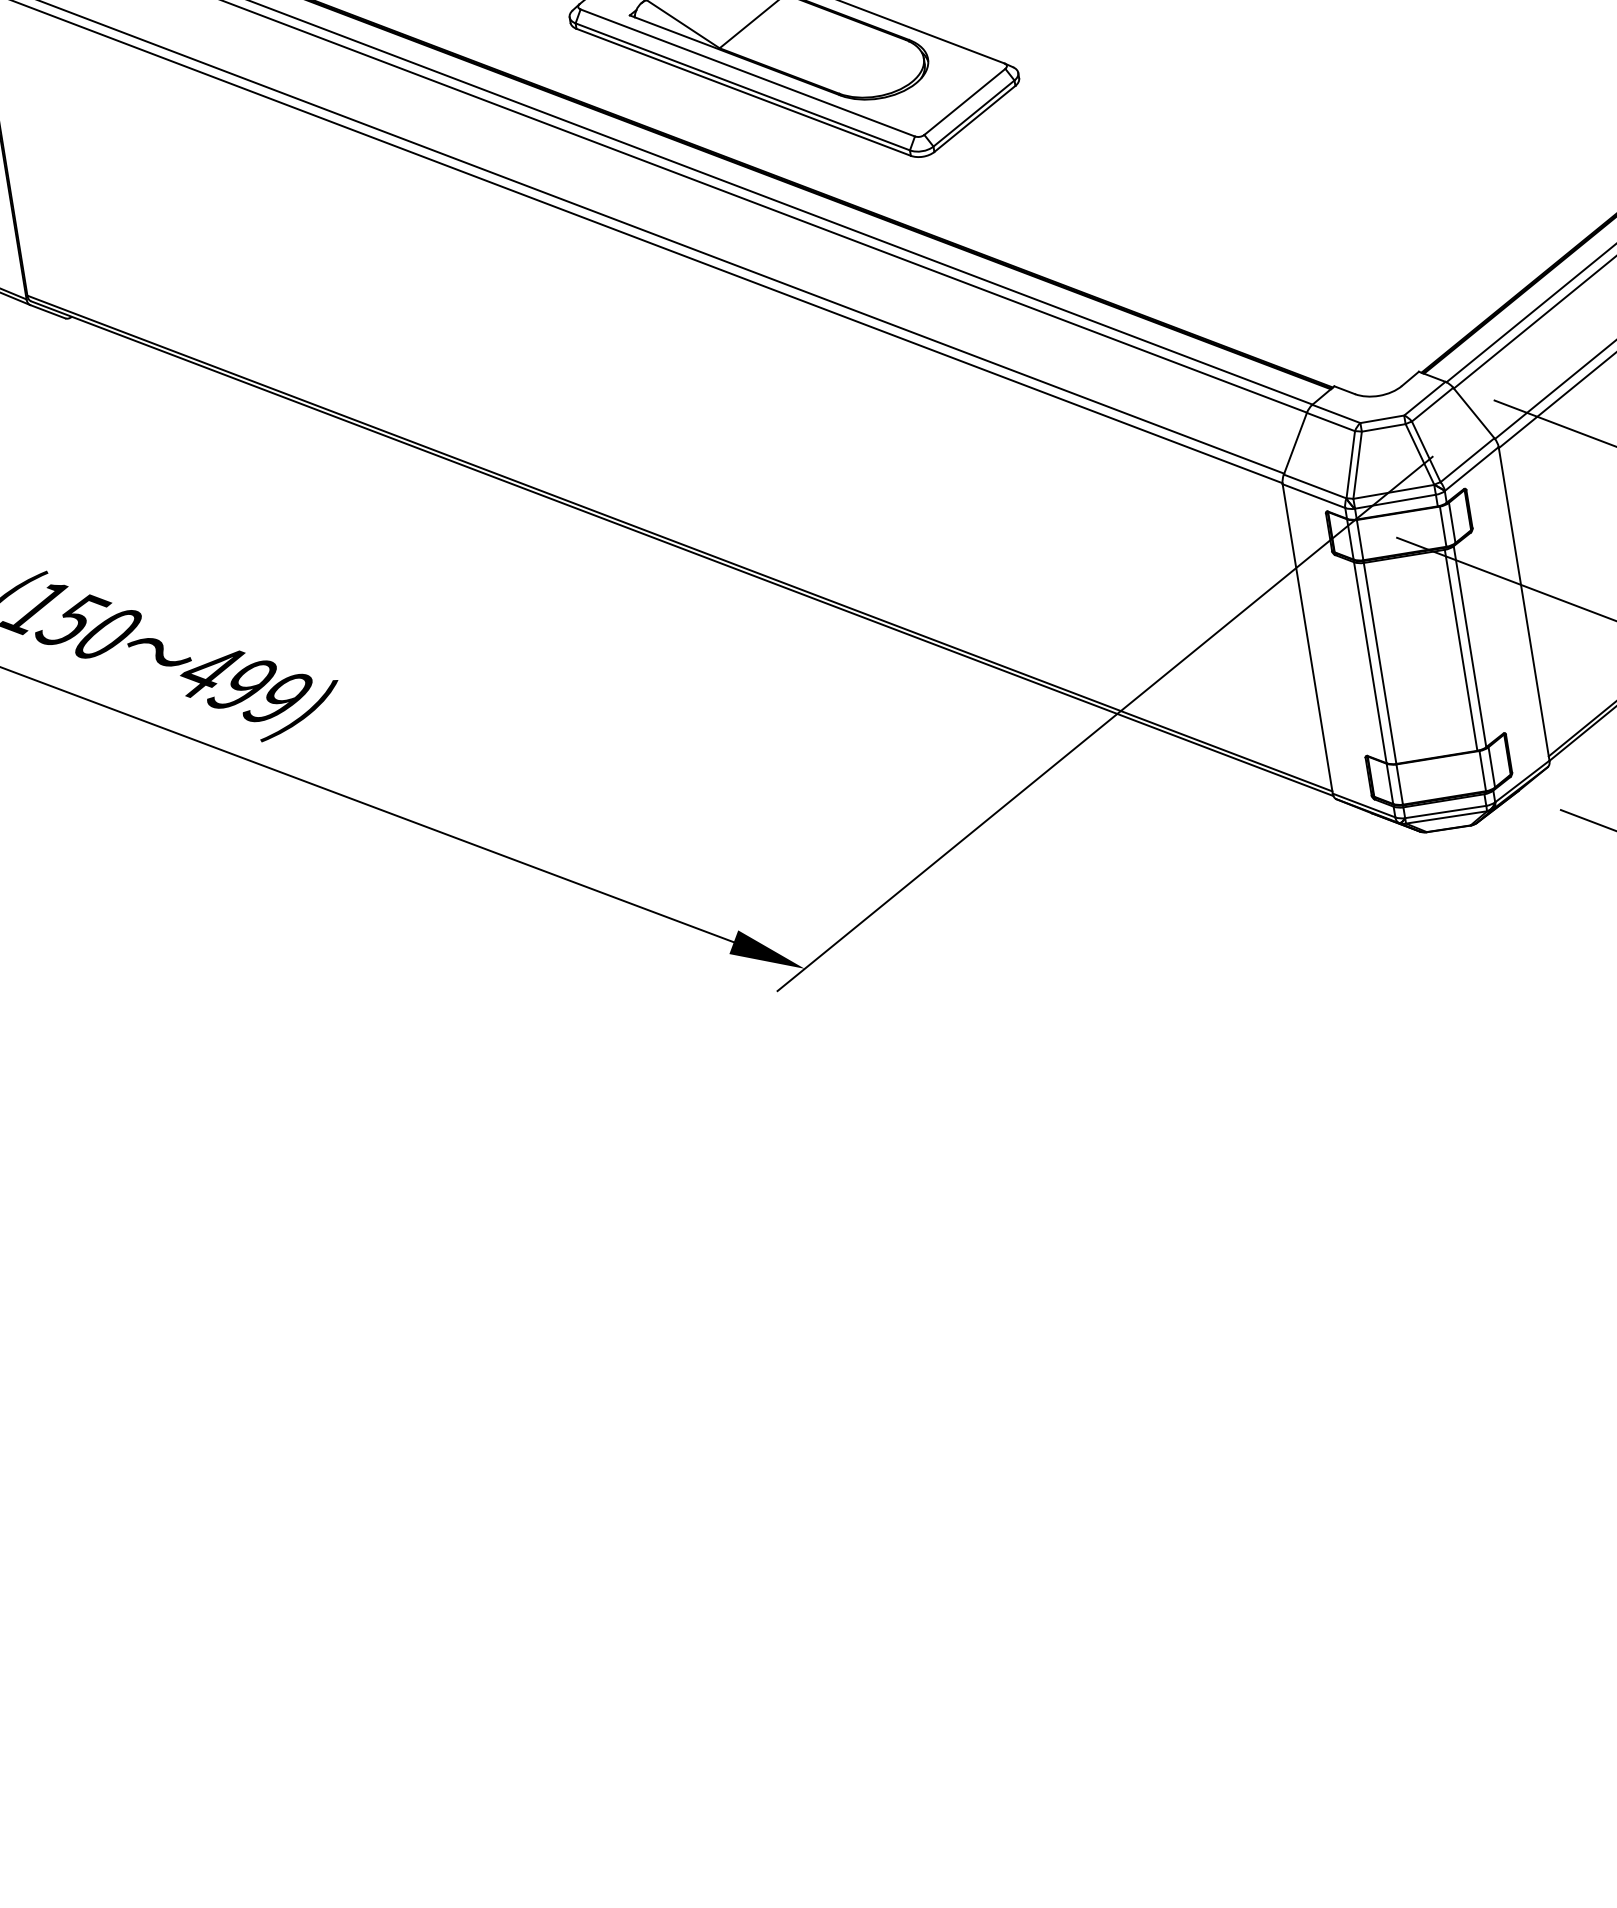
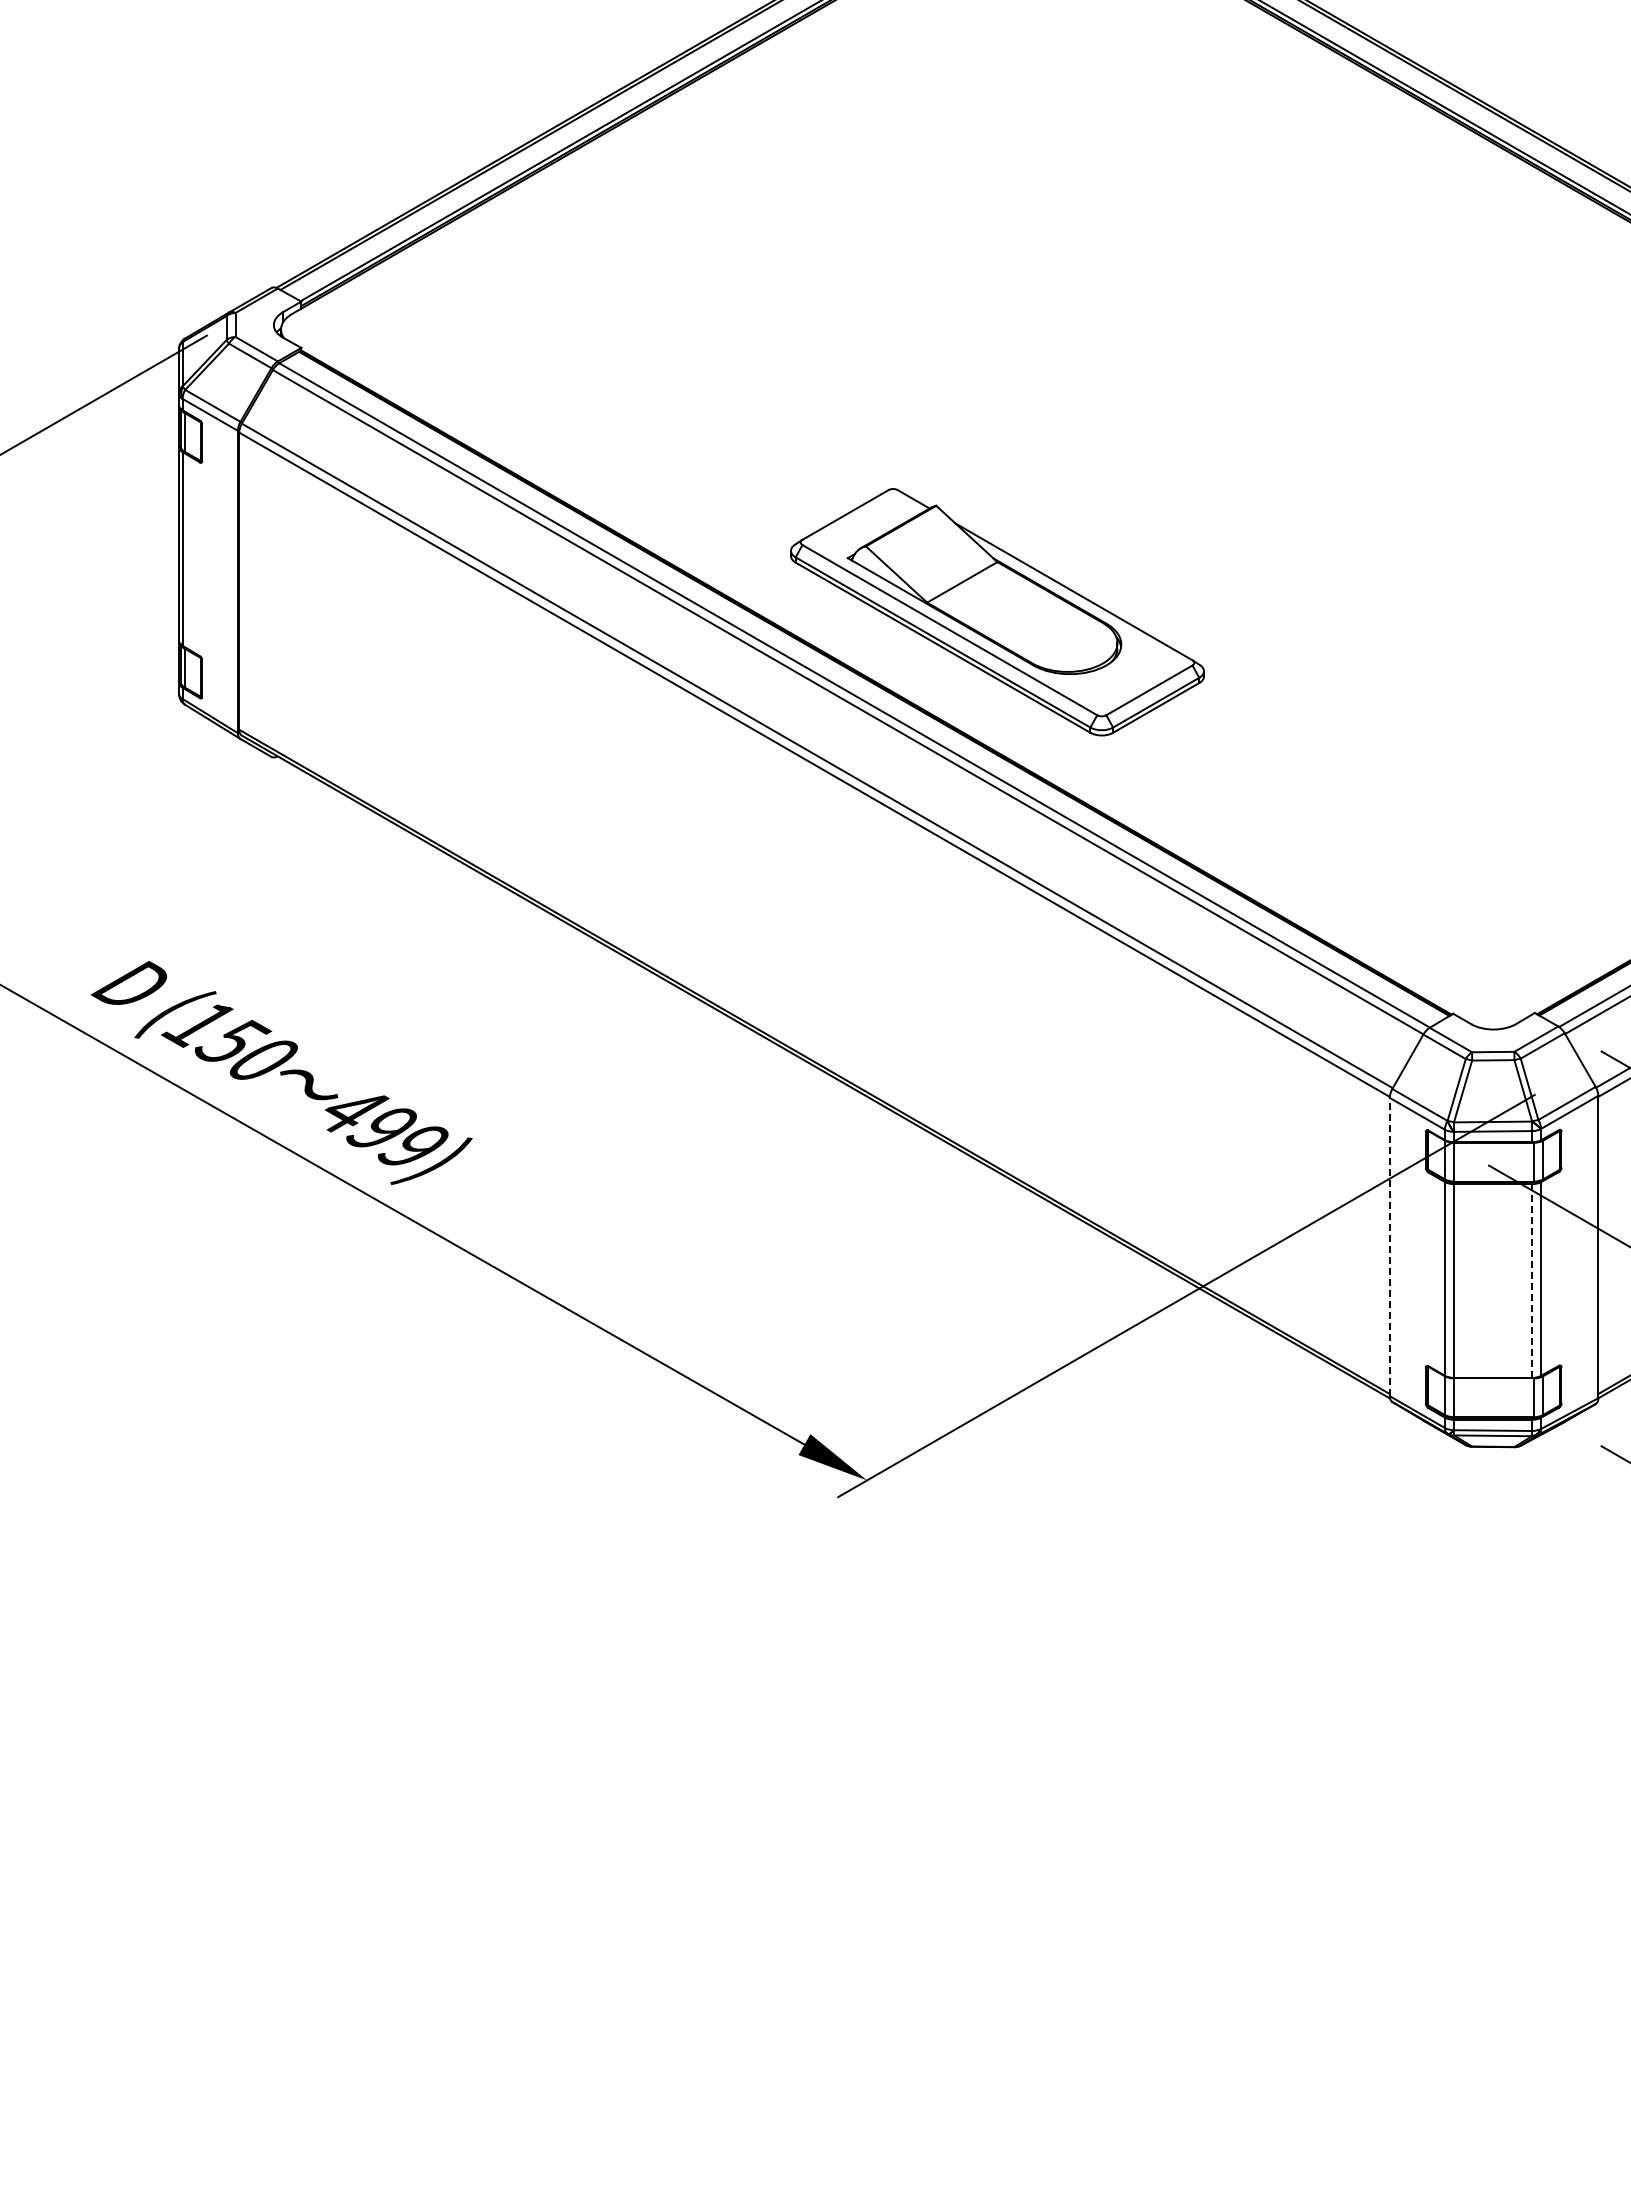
line: (1307, 638) -> (1389, 1246), solid -> dashed
line: (1461, 650) -> (1532, 1281), solid -> dashed

